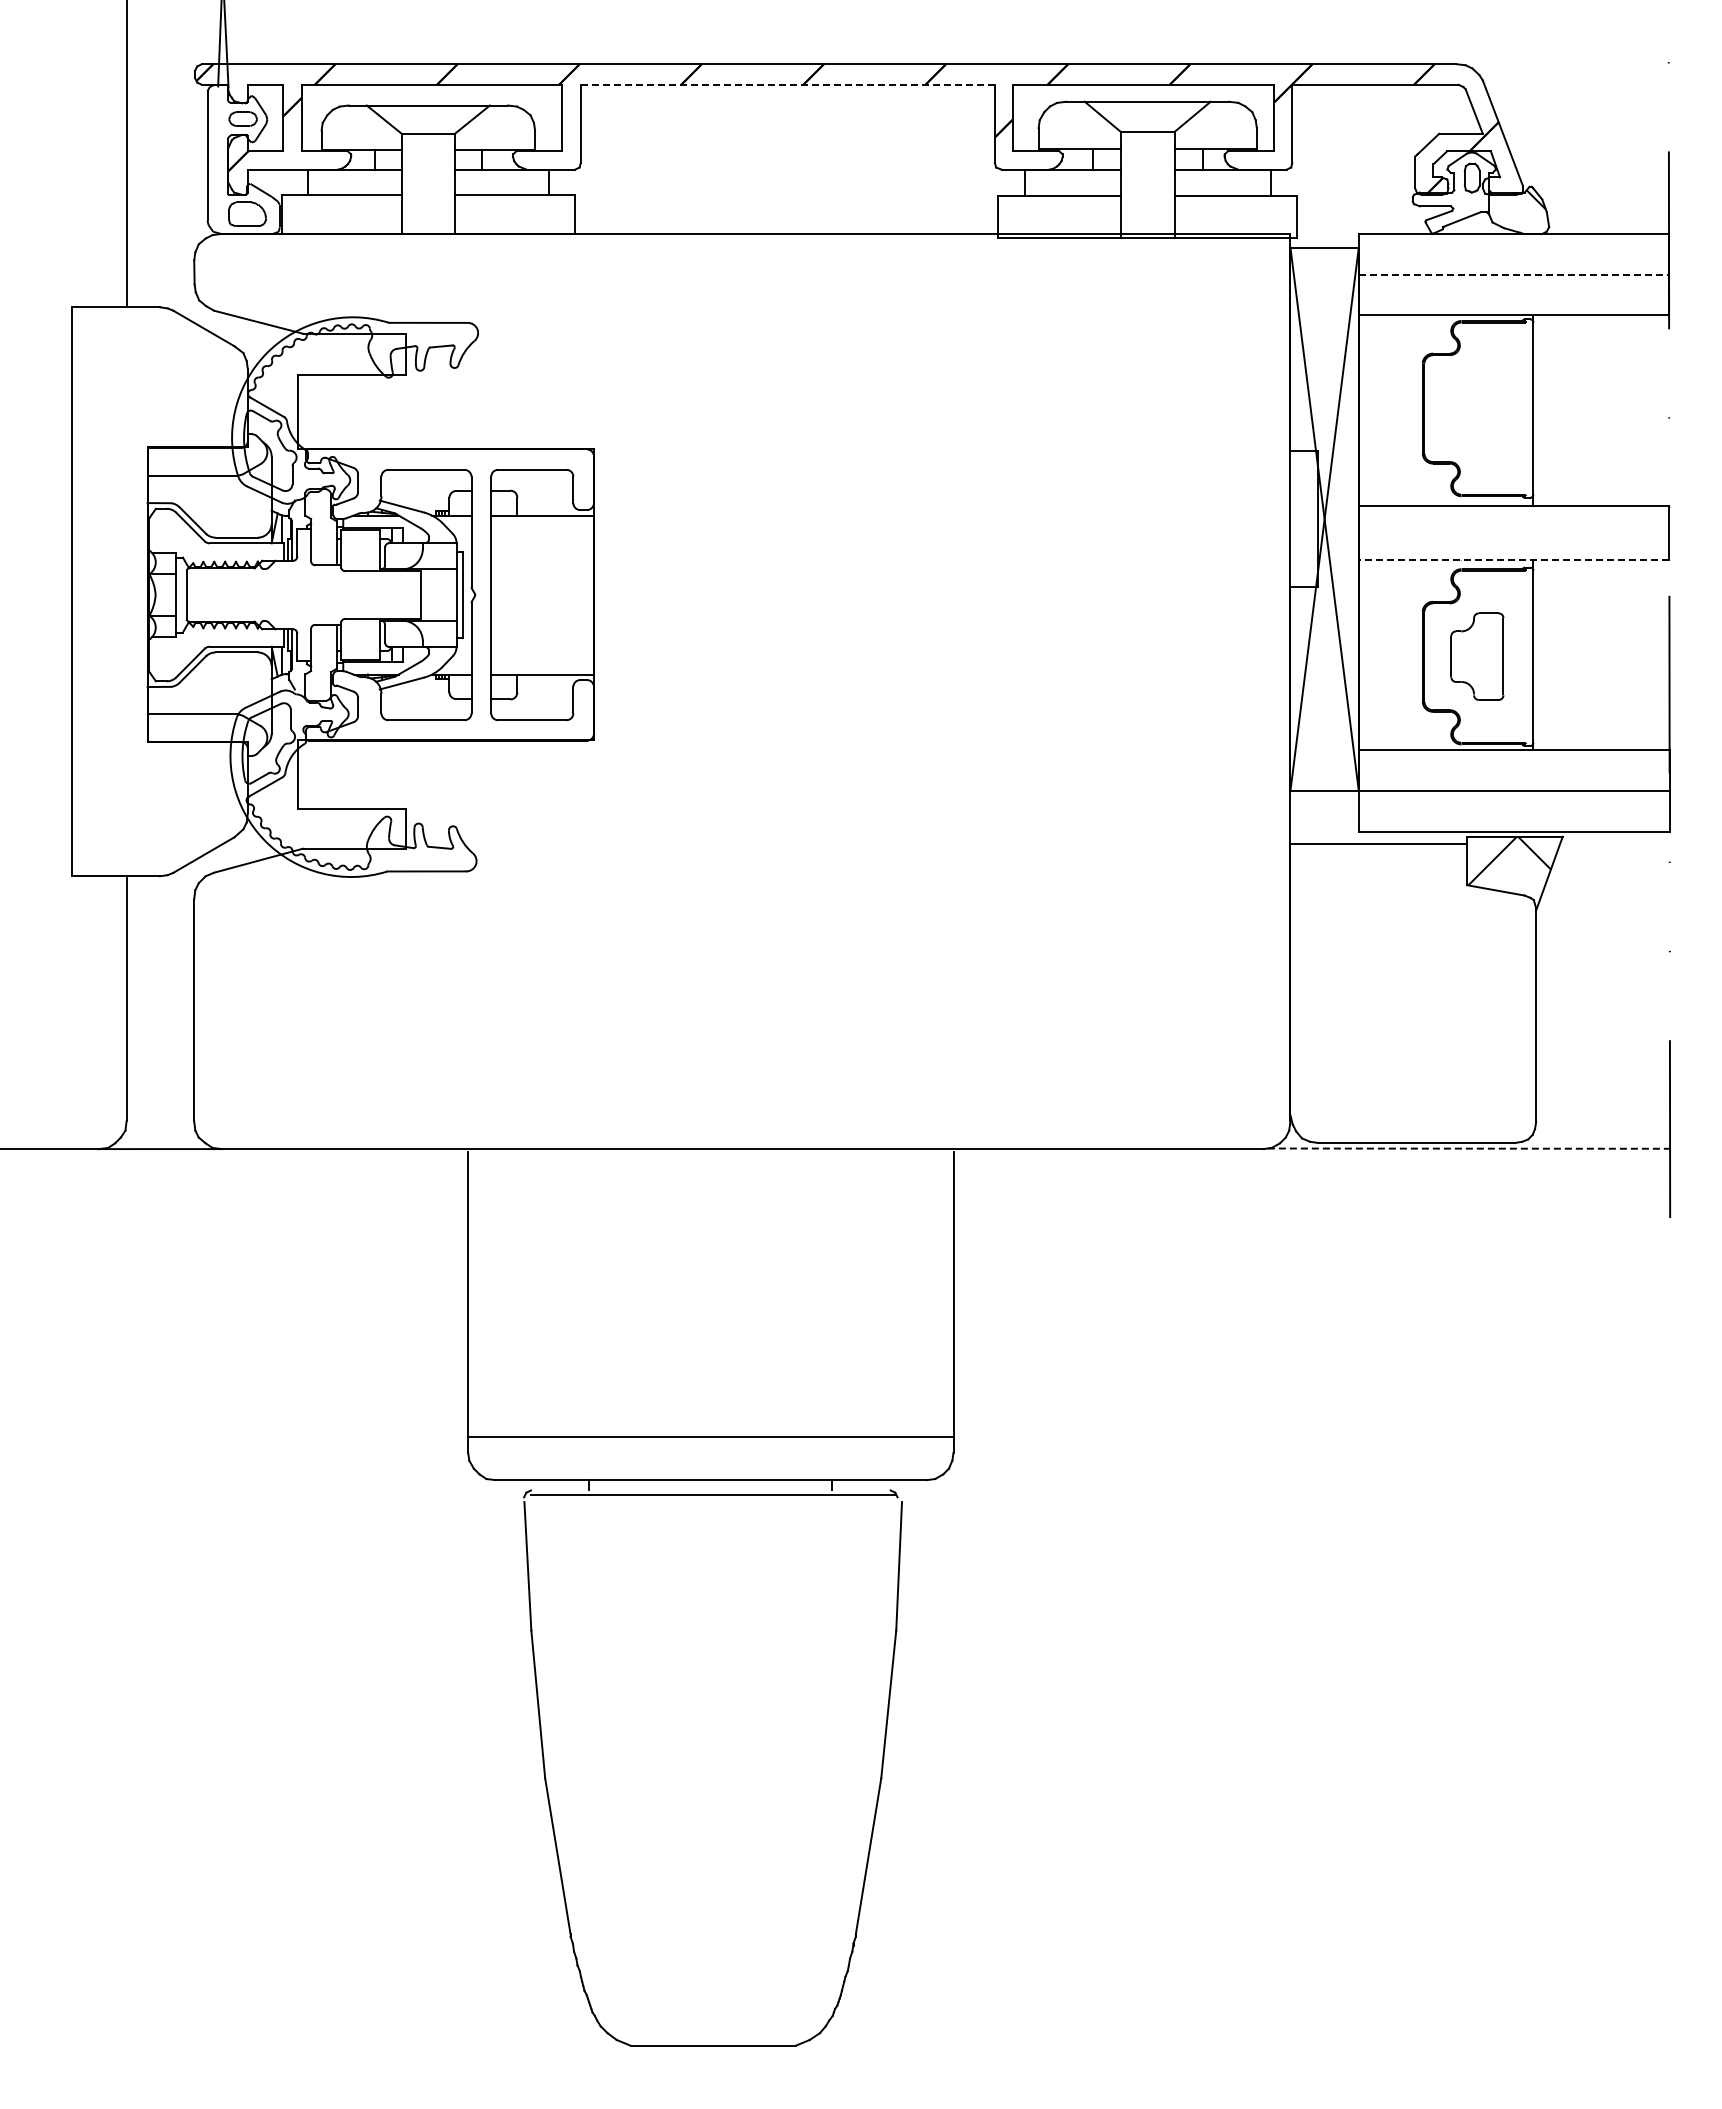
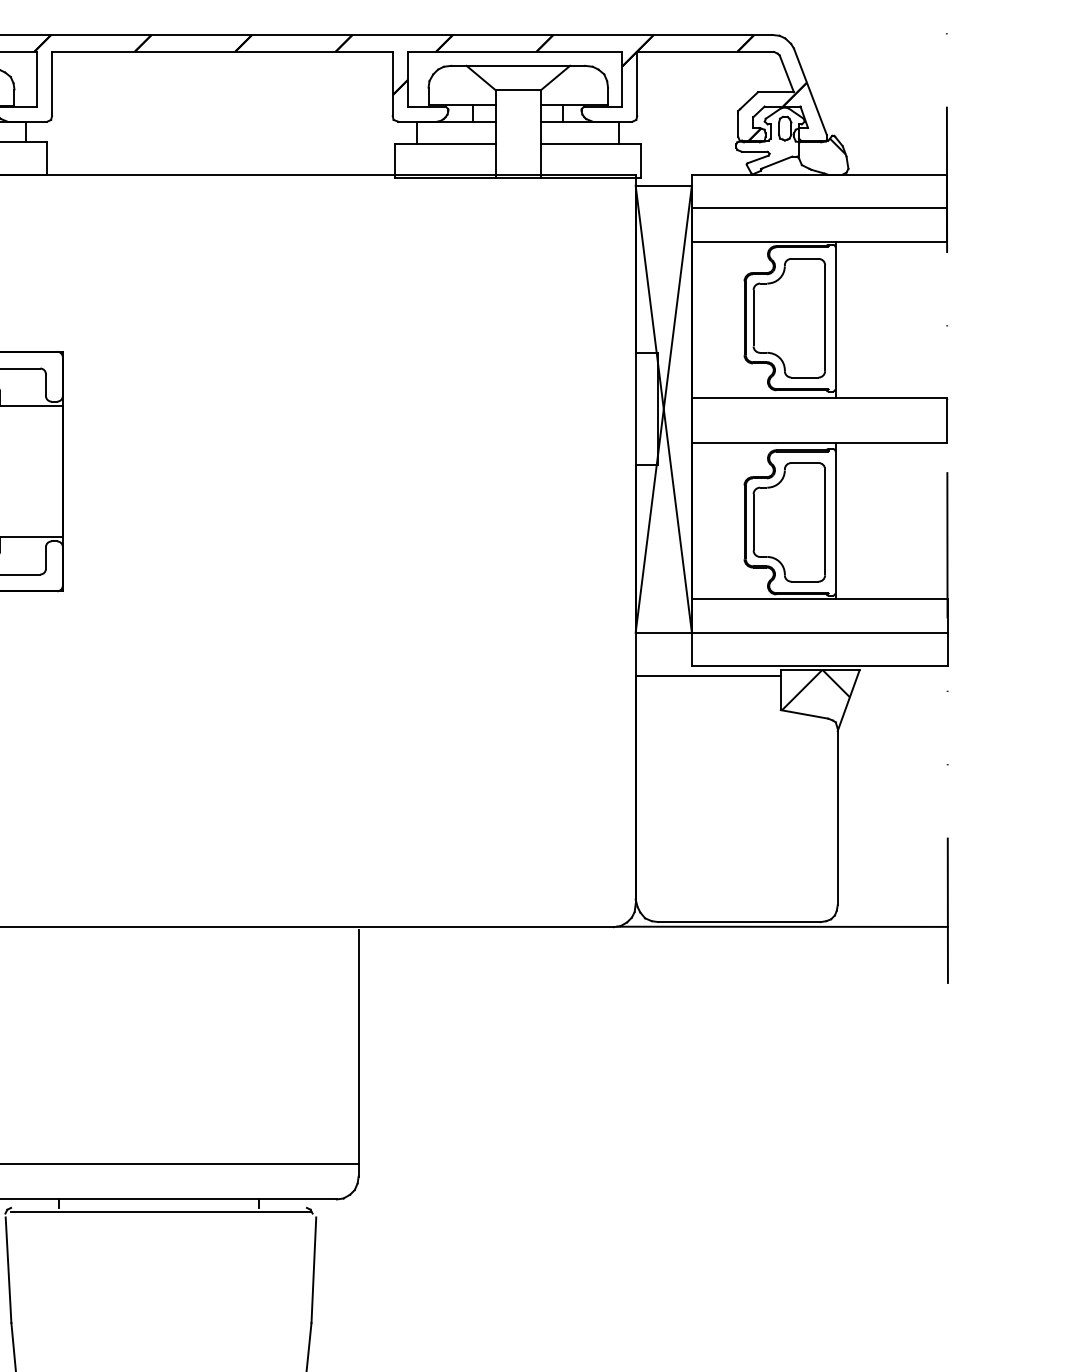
line: (788, 84) -> (222, 51), dashed -> solid
line: (1514, 274) -> (819, 207), dashed -> solid
part: (1477, 408) -> (789, 318), added
line: (1513, 560) -> (819, 443), dashed -> solid
part: (1477, 656) -> (789, 522), size x1.67
line: (1469, 1148) -> (782, 926), dashed -> solid

